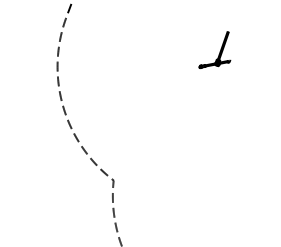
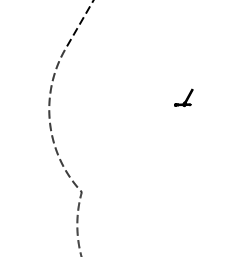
part: (213, 50) -> (183, 97), size x0.6

